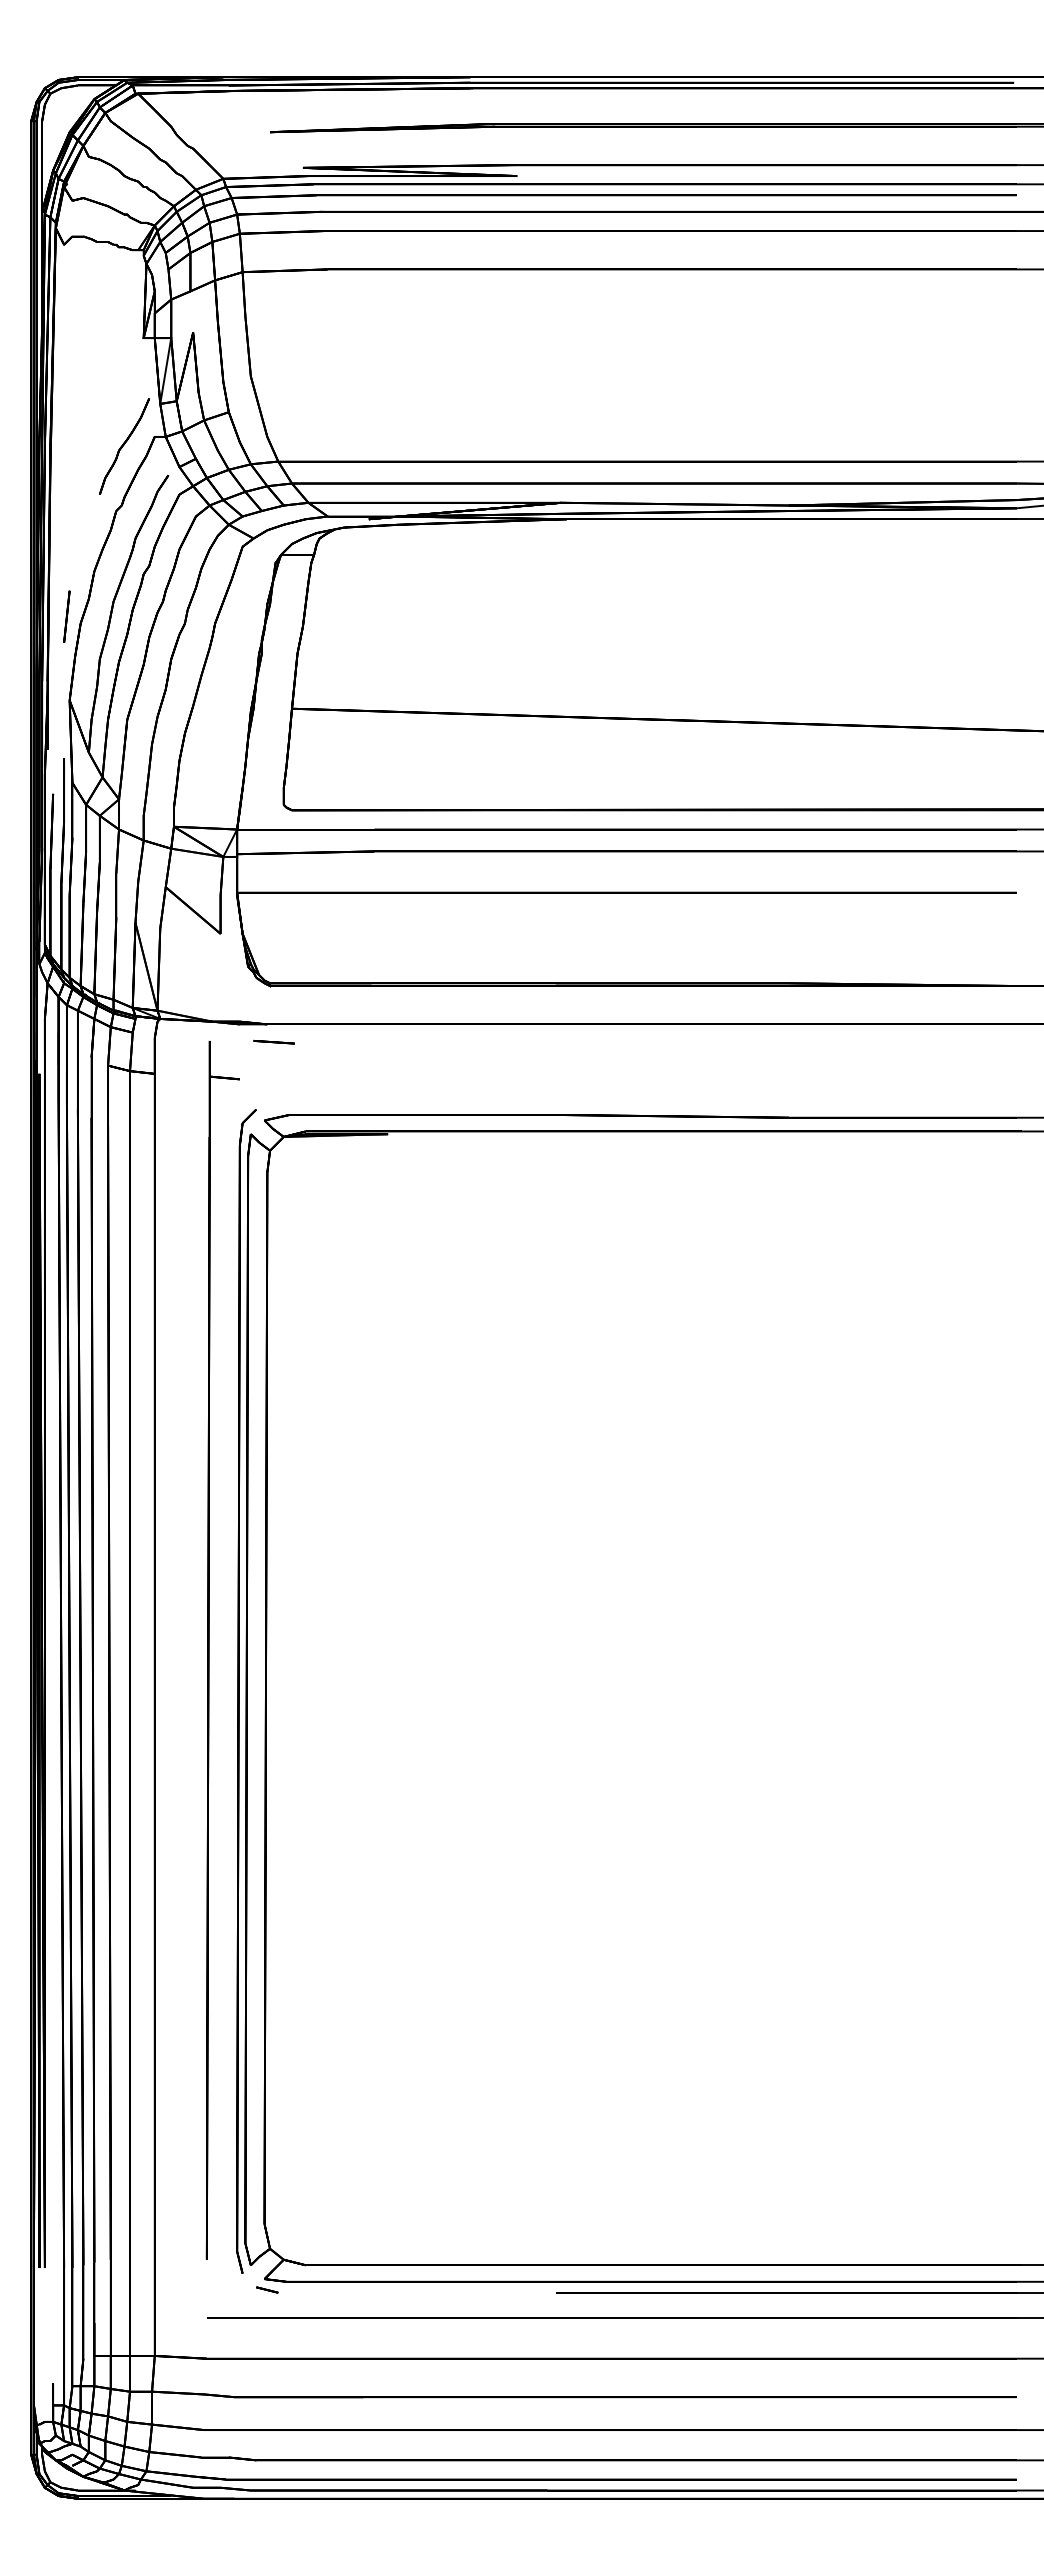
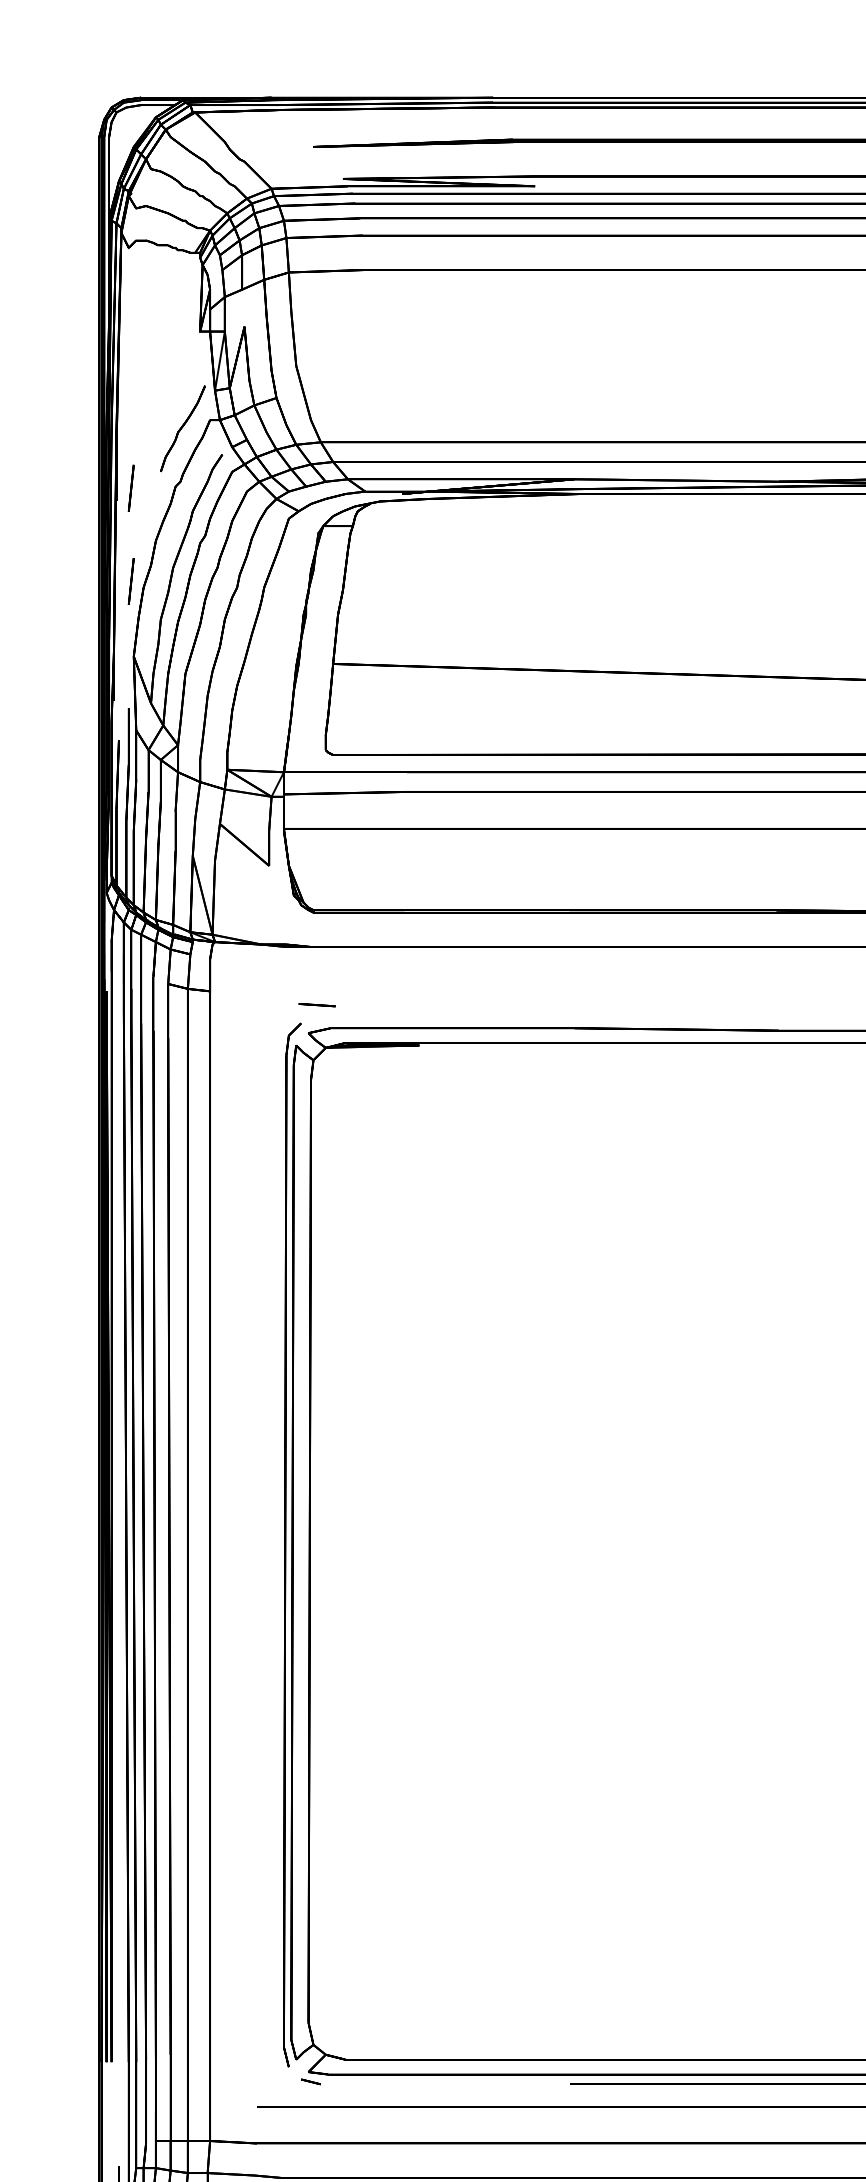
line: (66, 512) -> (130, 487), added
line: (273, 1042) -> (316, 1005), moved
part: (209, 1649) -> (259, 1507), removed

